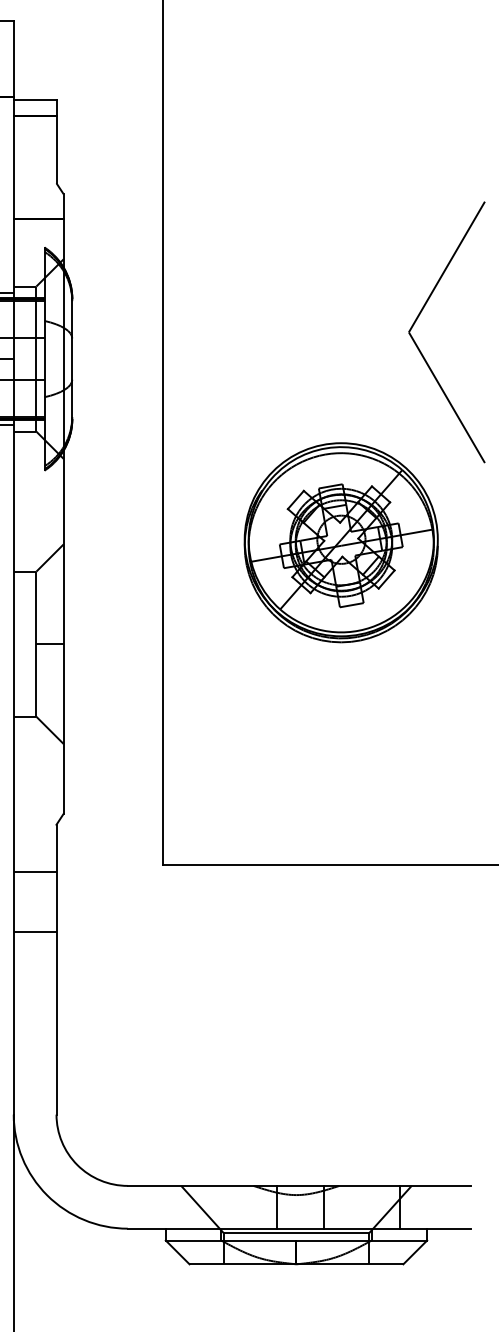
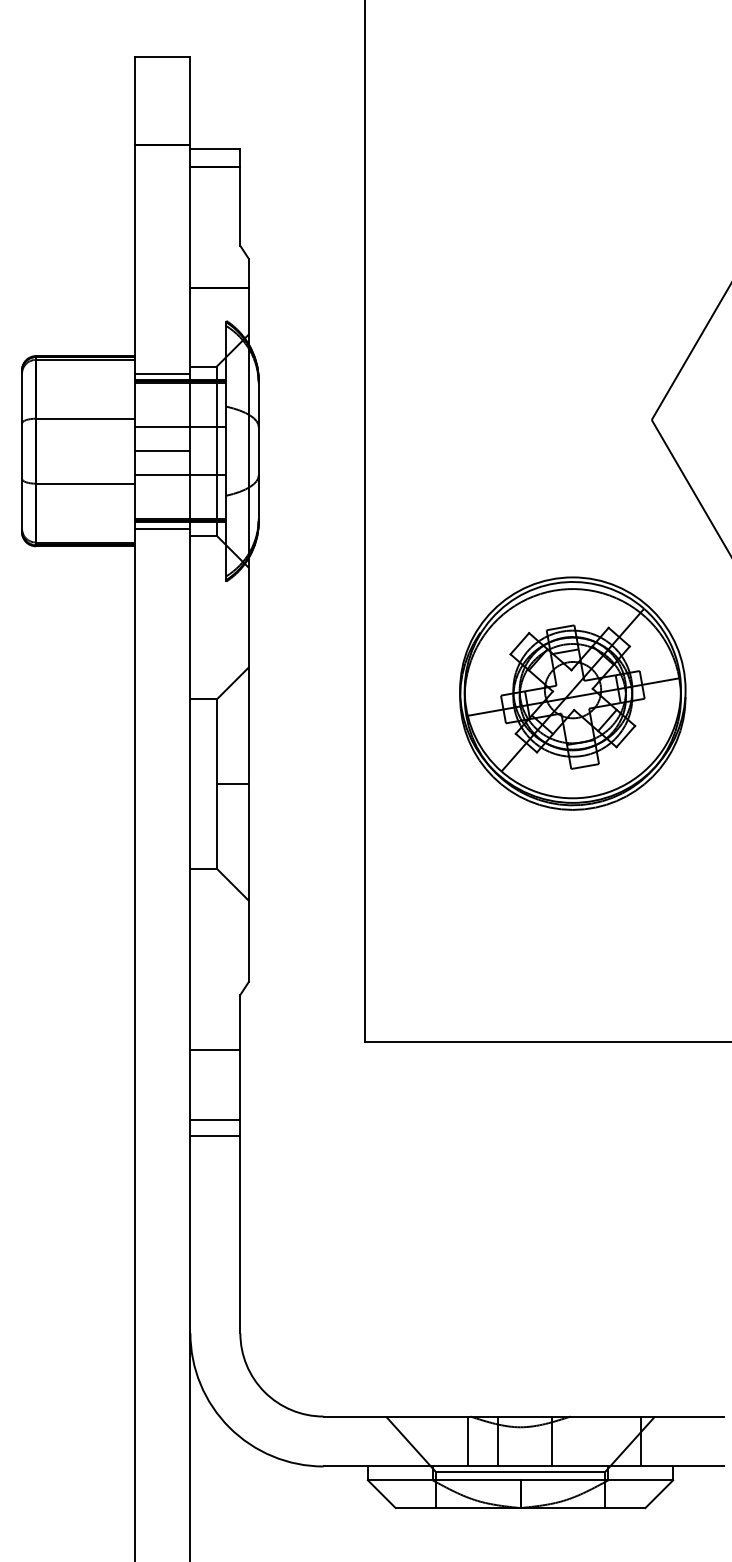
part: (340, 542) -> (572, 693), moved
line: (35, 945) -> (215, 1135), added
line: (251, 1207) -> (467, 1441), added

